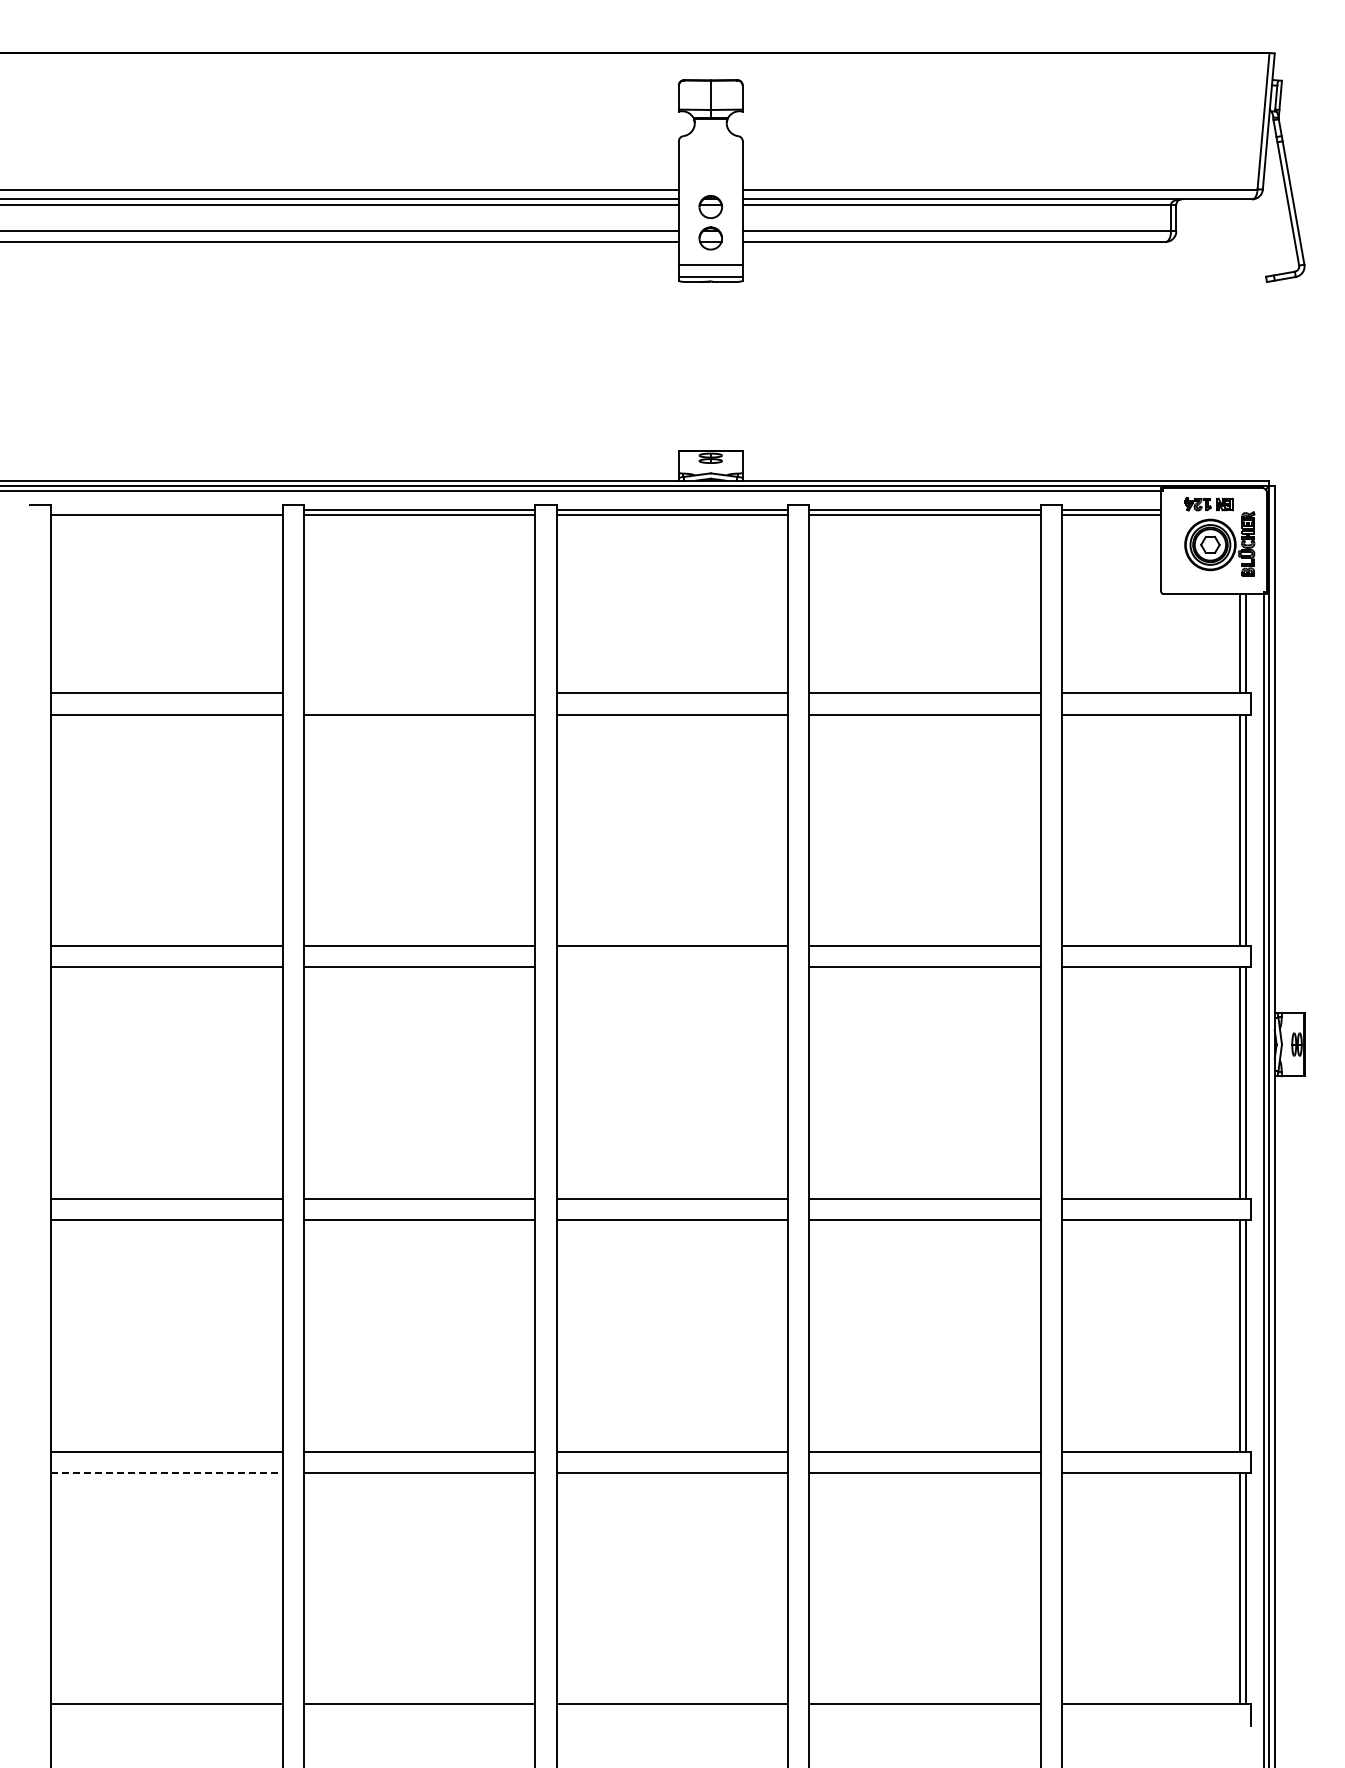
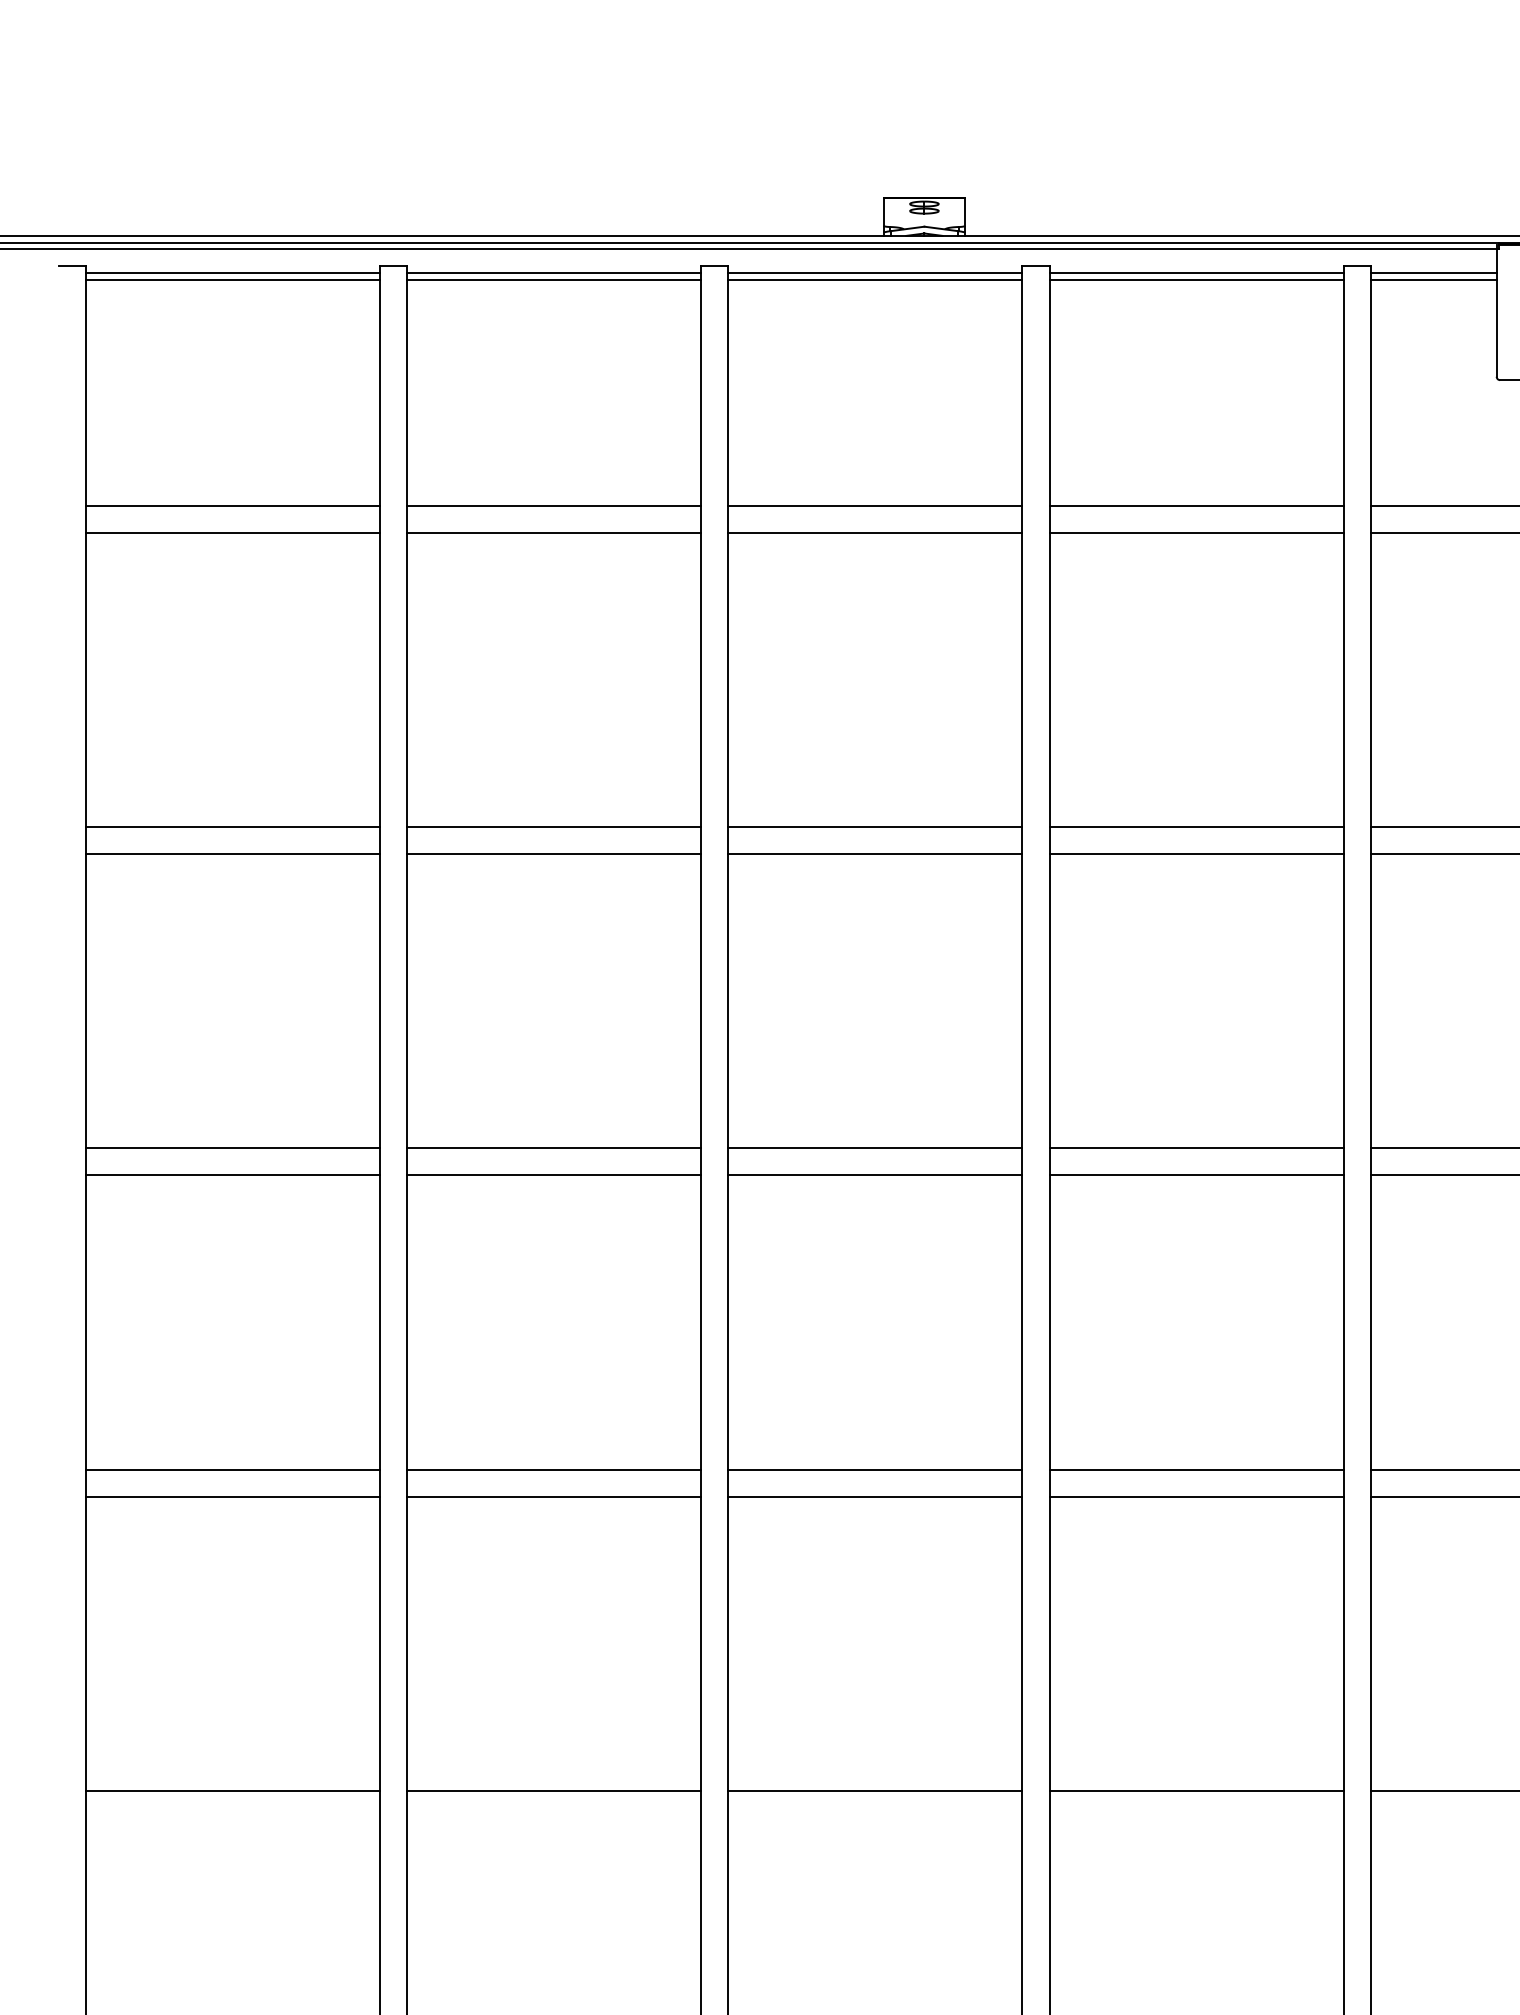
line: (166, 509) -> (232, 272), added
line: (419, 693) -> (554, 506), added
line: (671, 967) -> (874, 854), added
line: (166, 1472) -> (232, 1496), dashed -> solid

